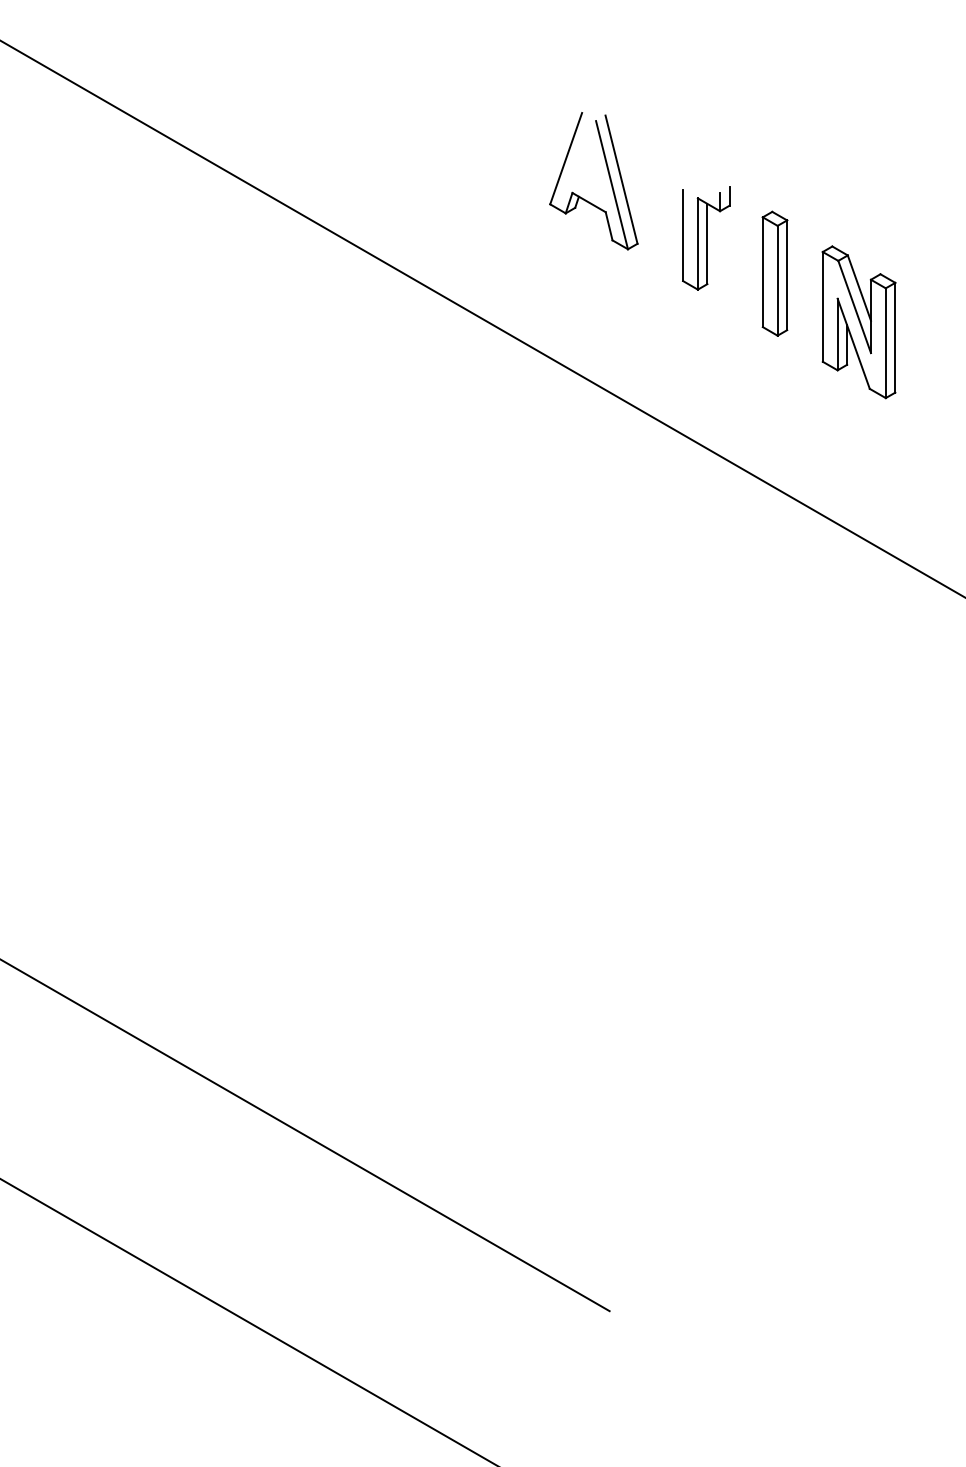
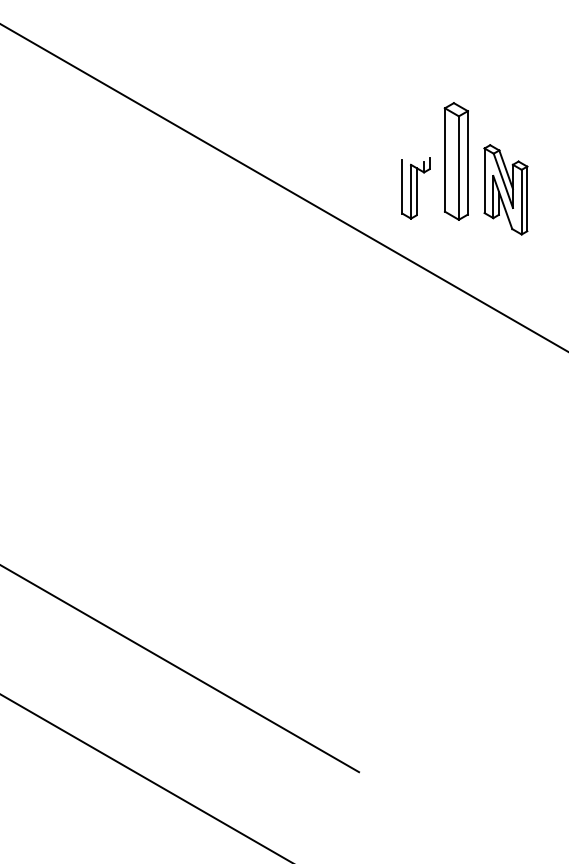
part: (606, 173) -> (357, 102), removed
part: (705, 238) -> (415, 188), moved
part: (775, 272) -> (456, 160), size x1.6

